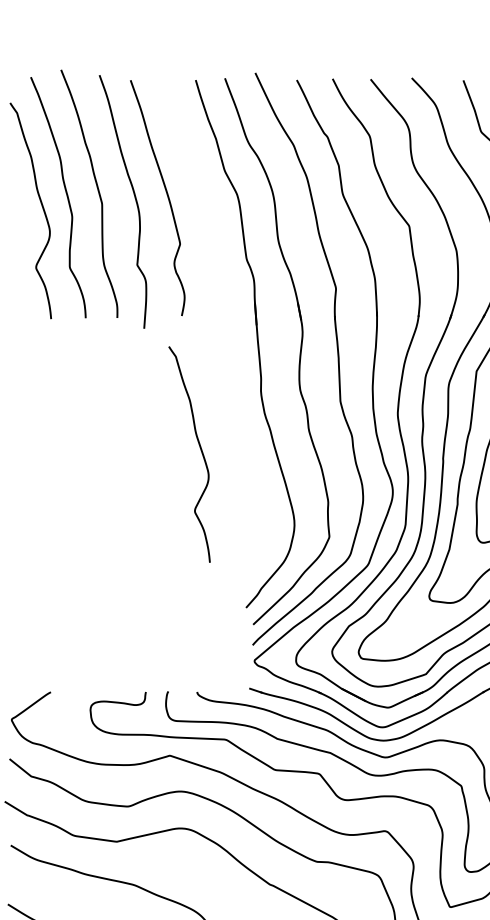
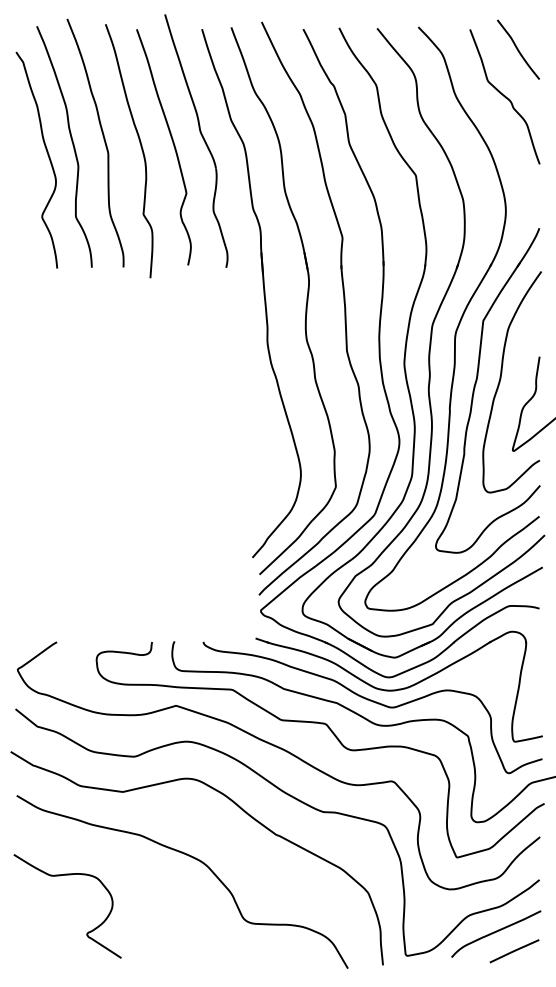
part: (196, 189) -> (202, 138), added
curve: (200, 449) -> (206, 399), removed

